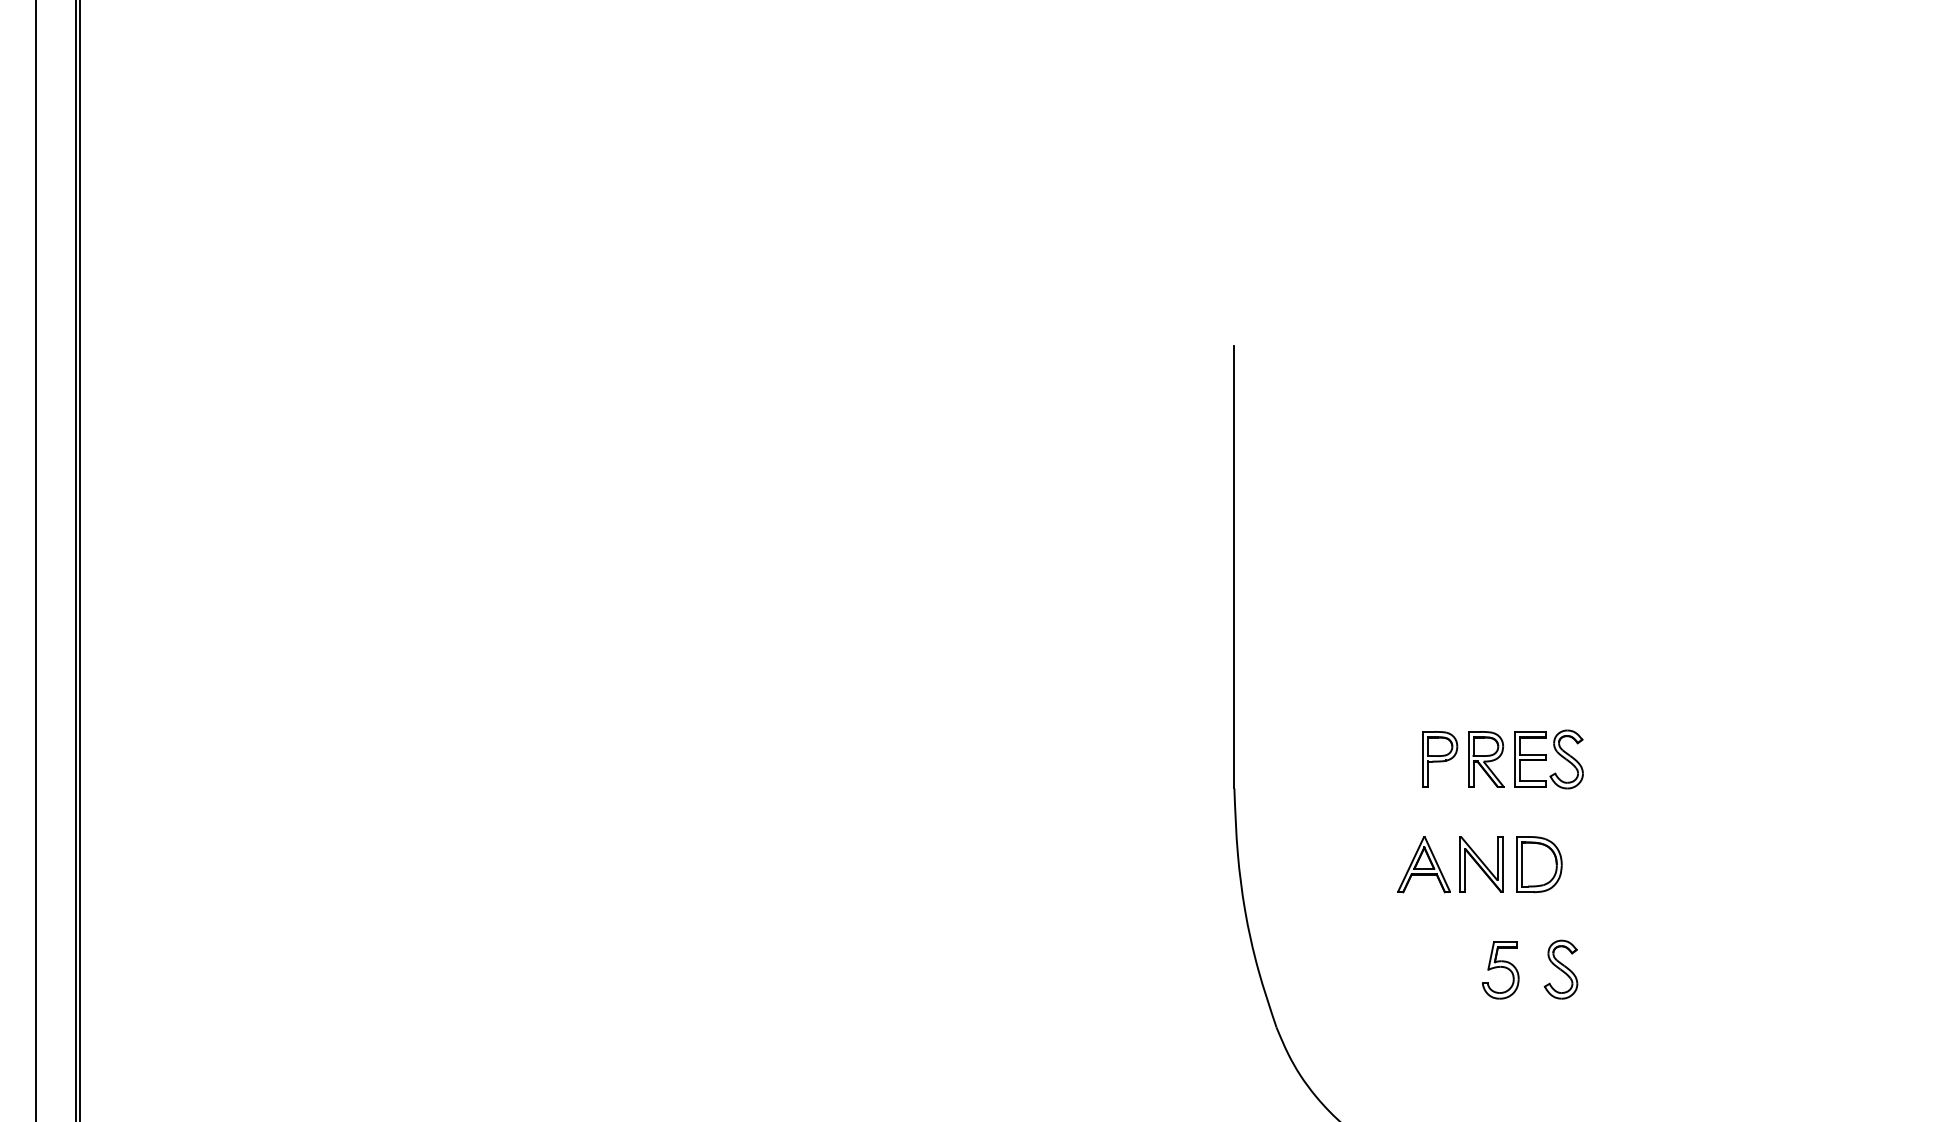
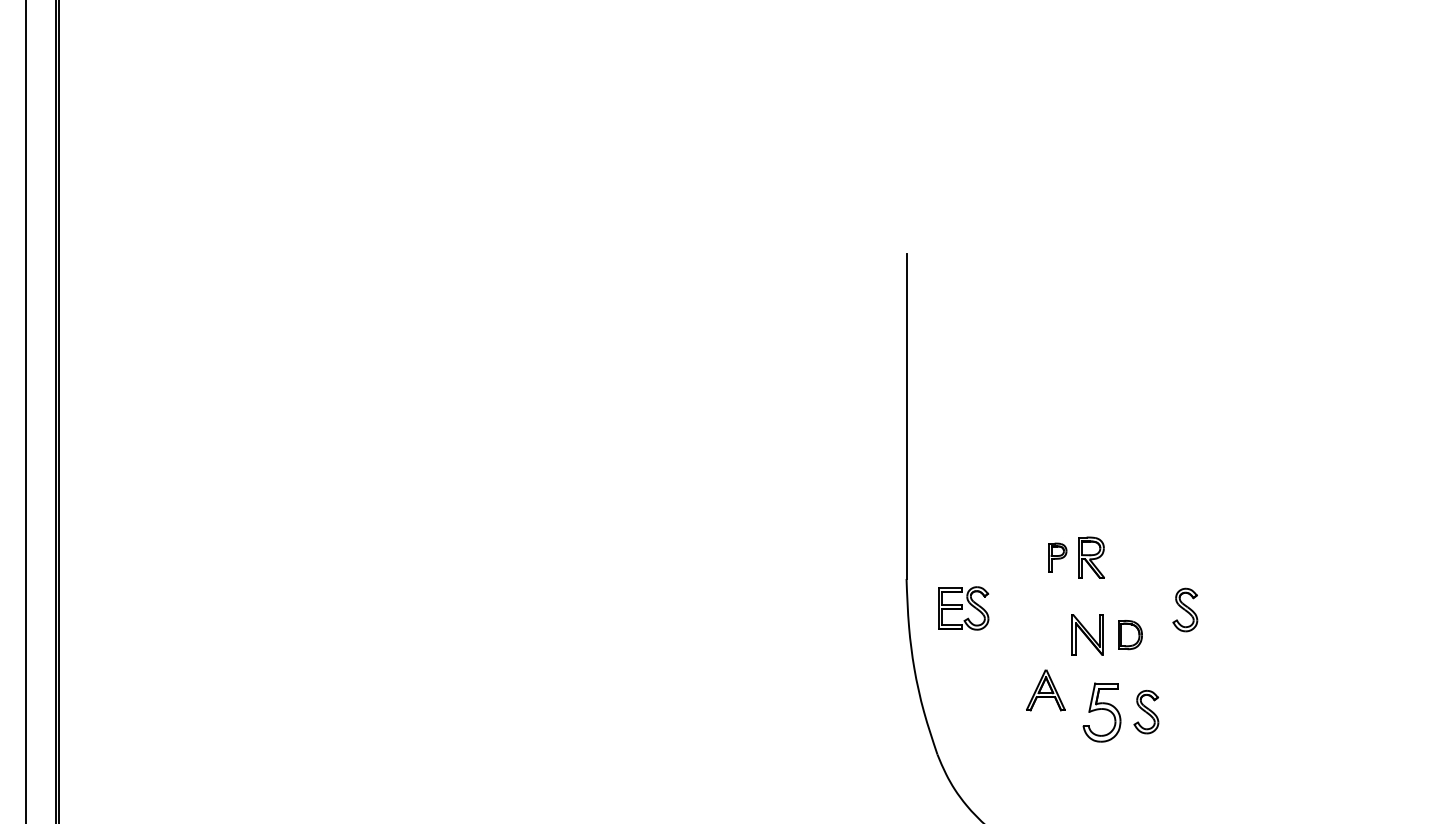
part: (1440, 759) -> (1057, 557), size x0.7
part: (1548, 759) -> (963, 608), moved
part: (1613, 830) -> (1184, 609), added
part: (1423, 864) -> (1045, 689), moved
part: (1539, 864) -> (1130, 634), size x0.7
part: (1500, 970) -> (1101, 712), size x1.4

